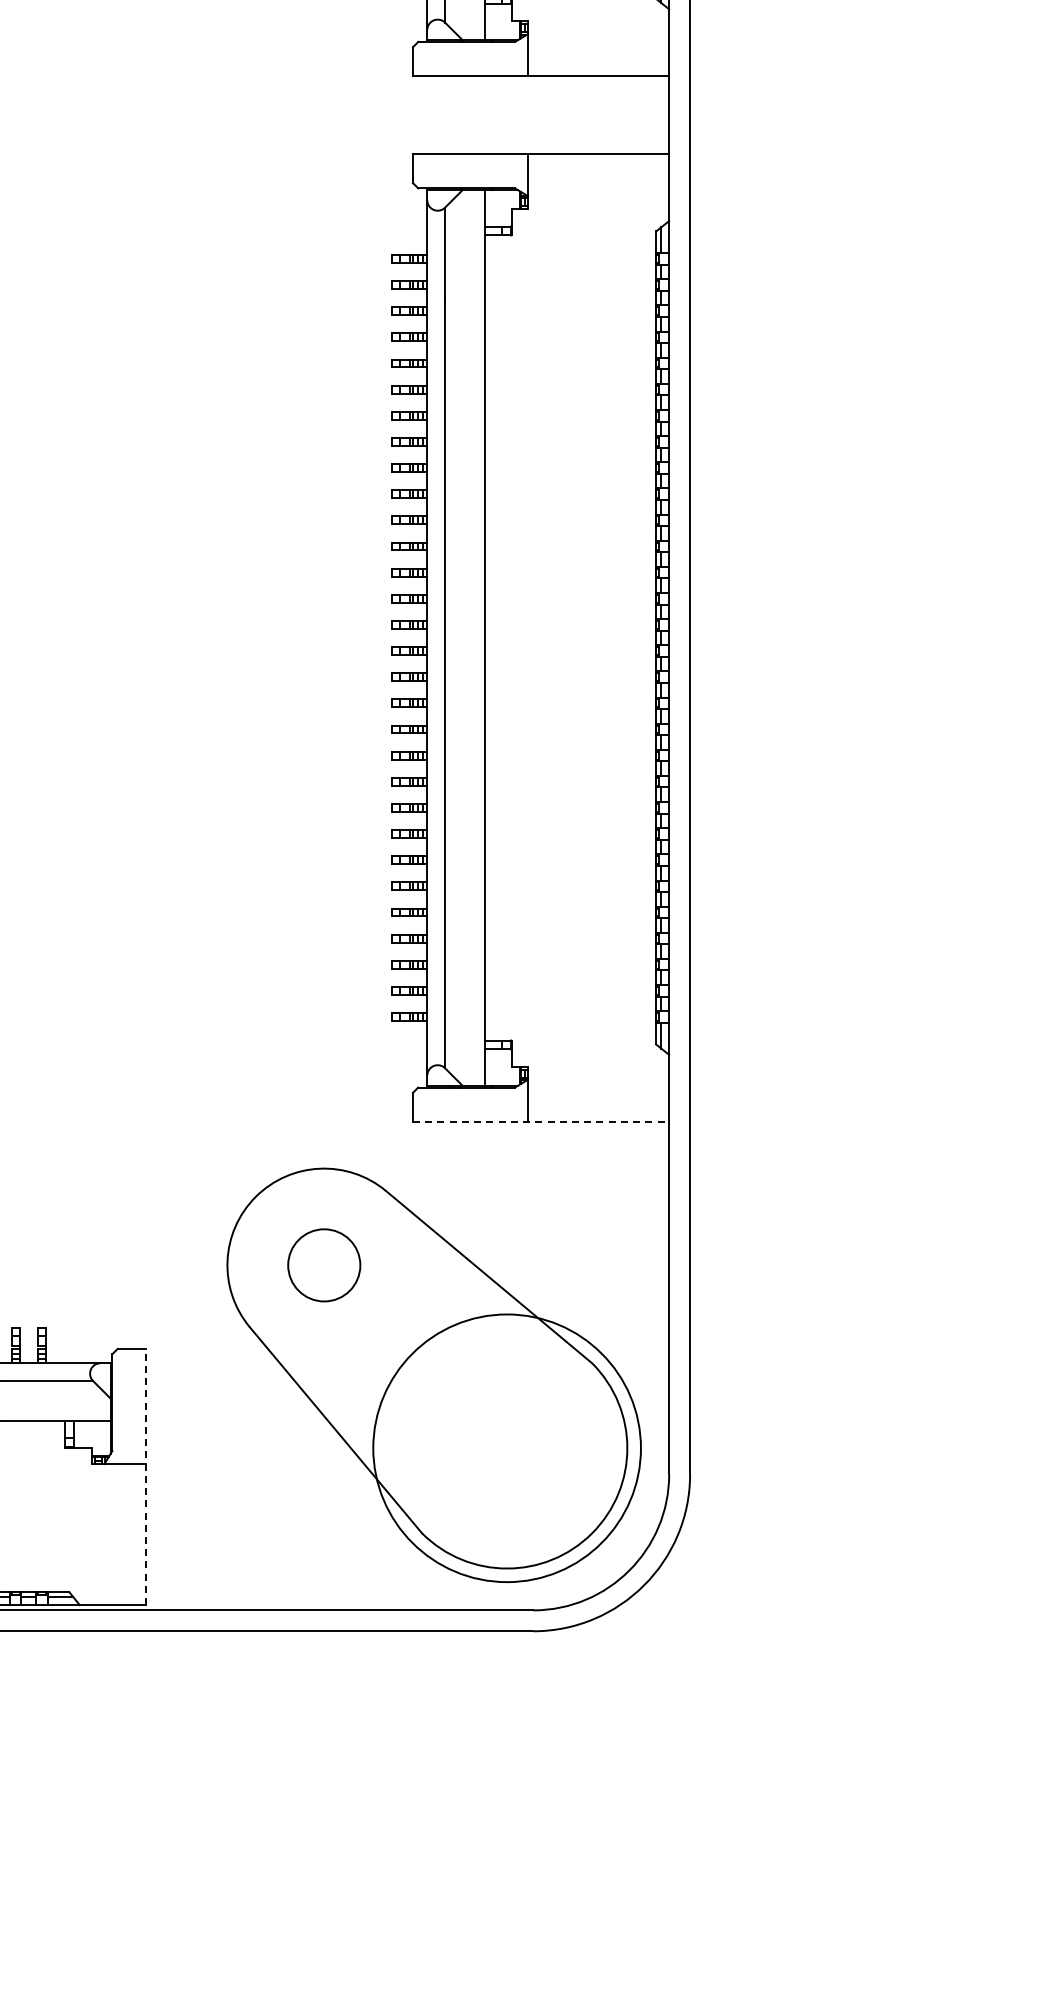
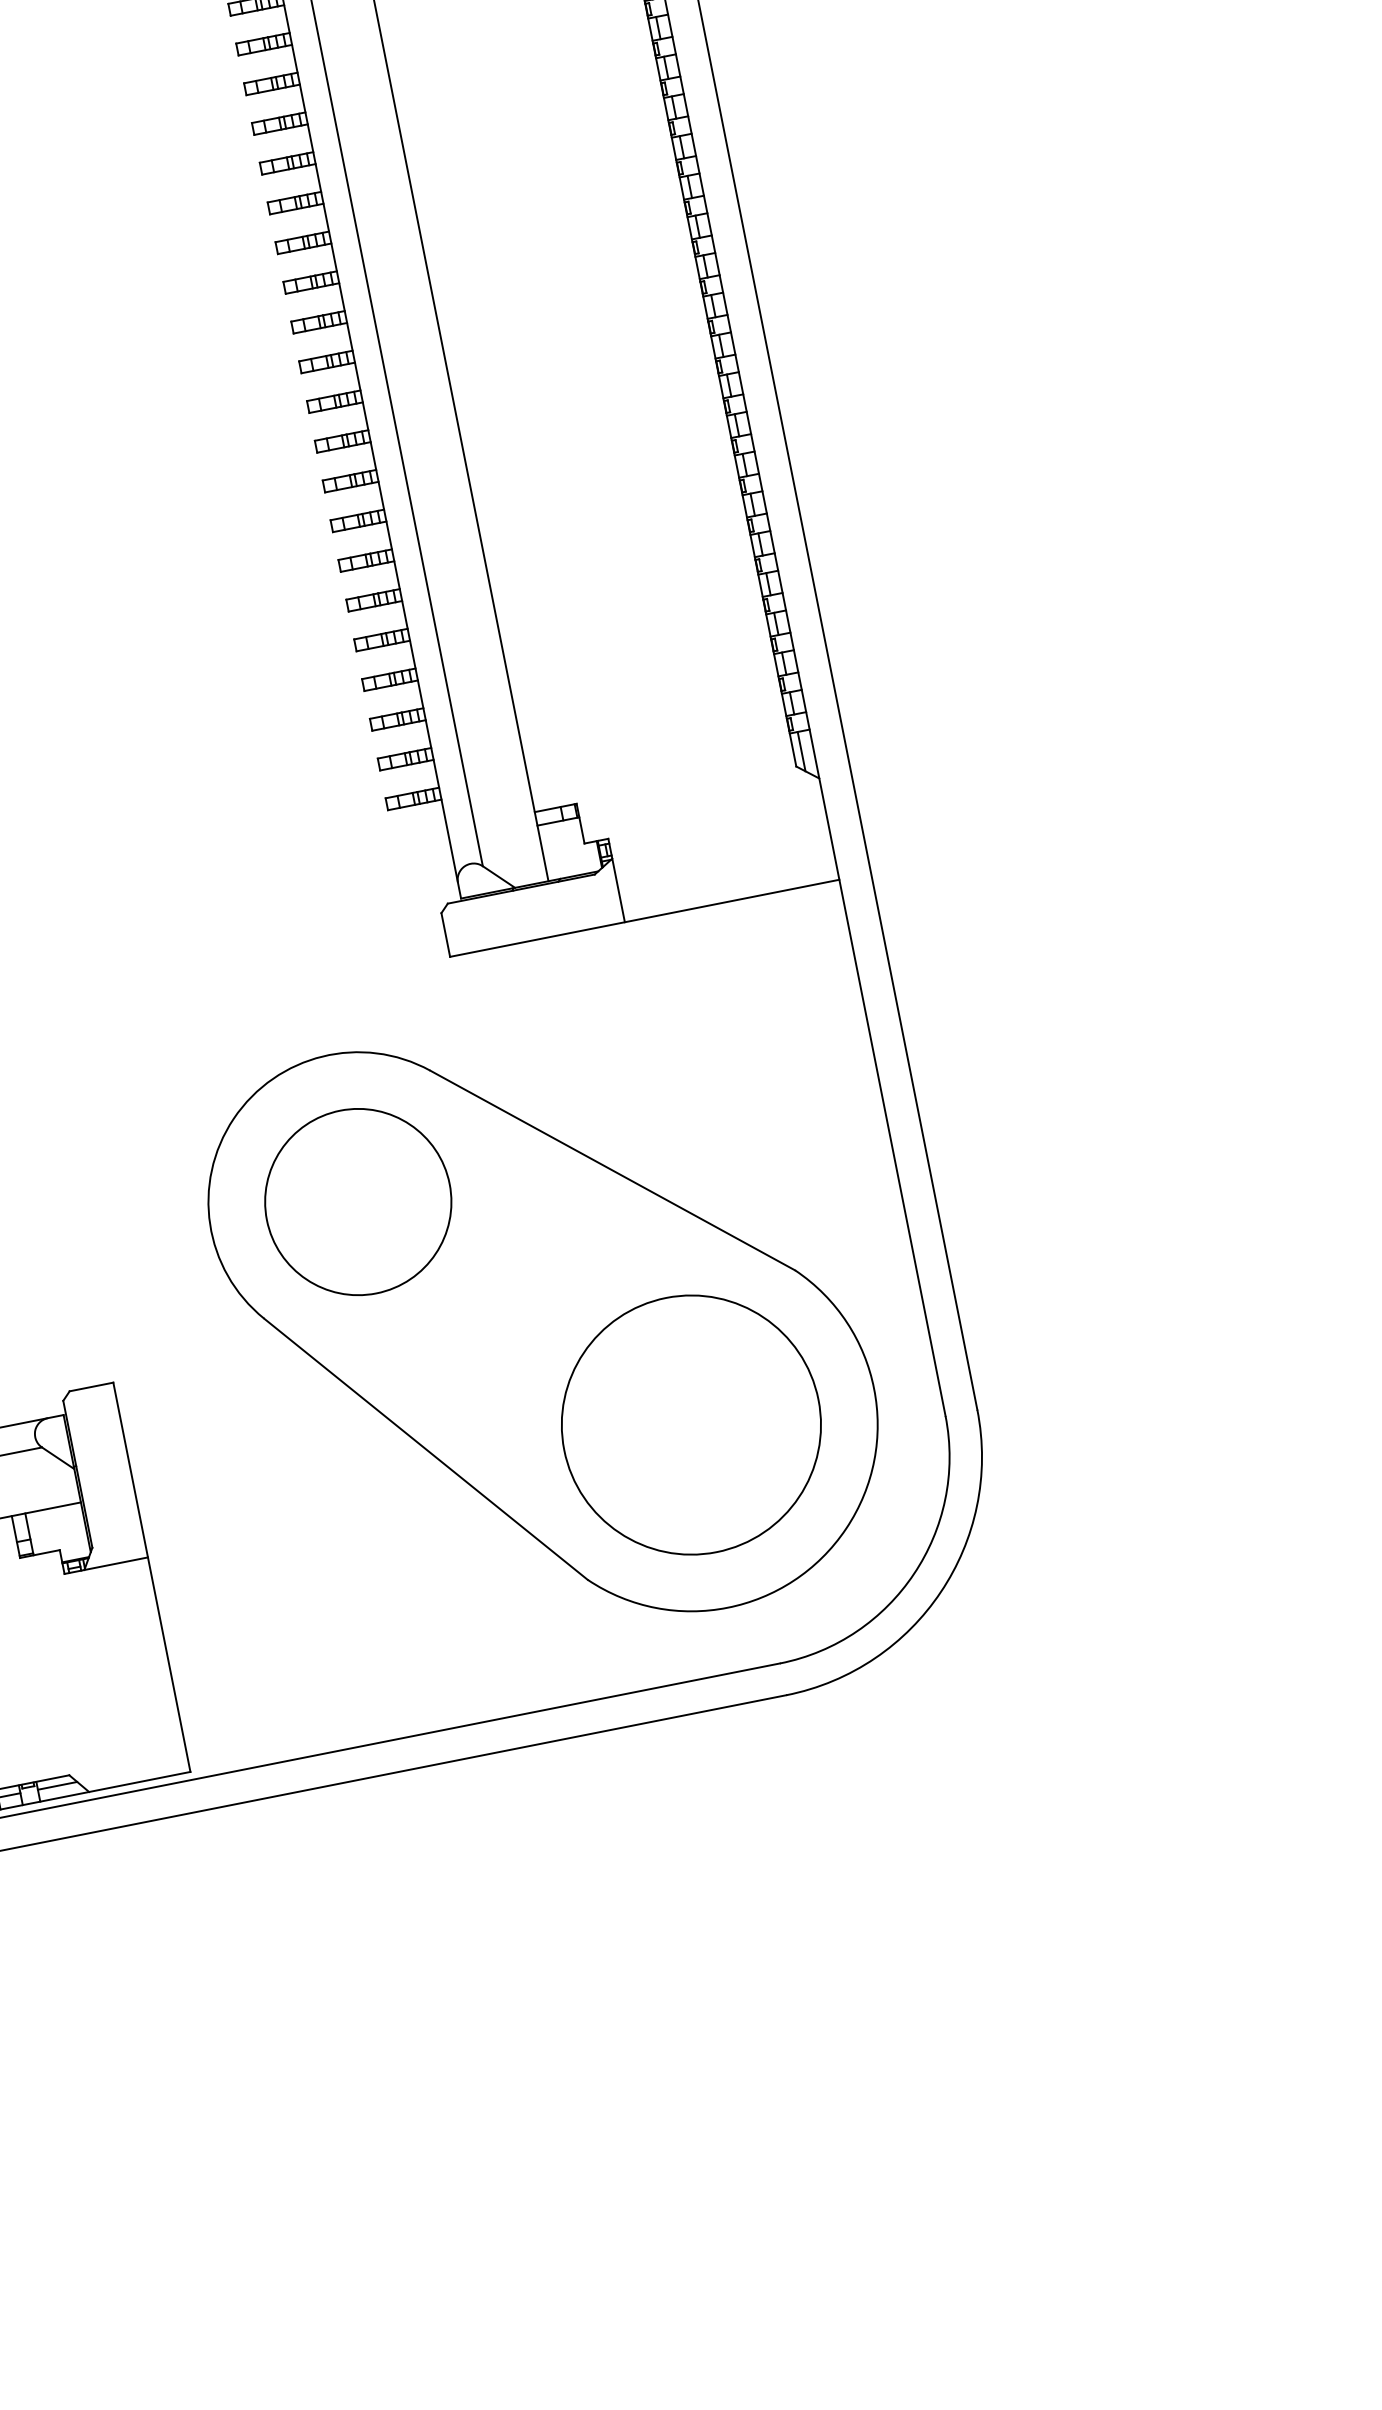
line: (541, 1121) -> (645, 918), dashed -> solid
circle: (324, 1265) -> (358, 1202), size x1.67
circle: (506, 1447) -> (690, 1424), size x0.62
line: (146, 1476) -> (151, 1576), dashed -> solid

